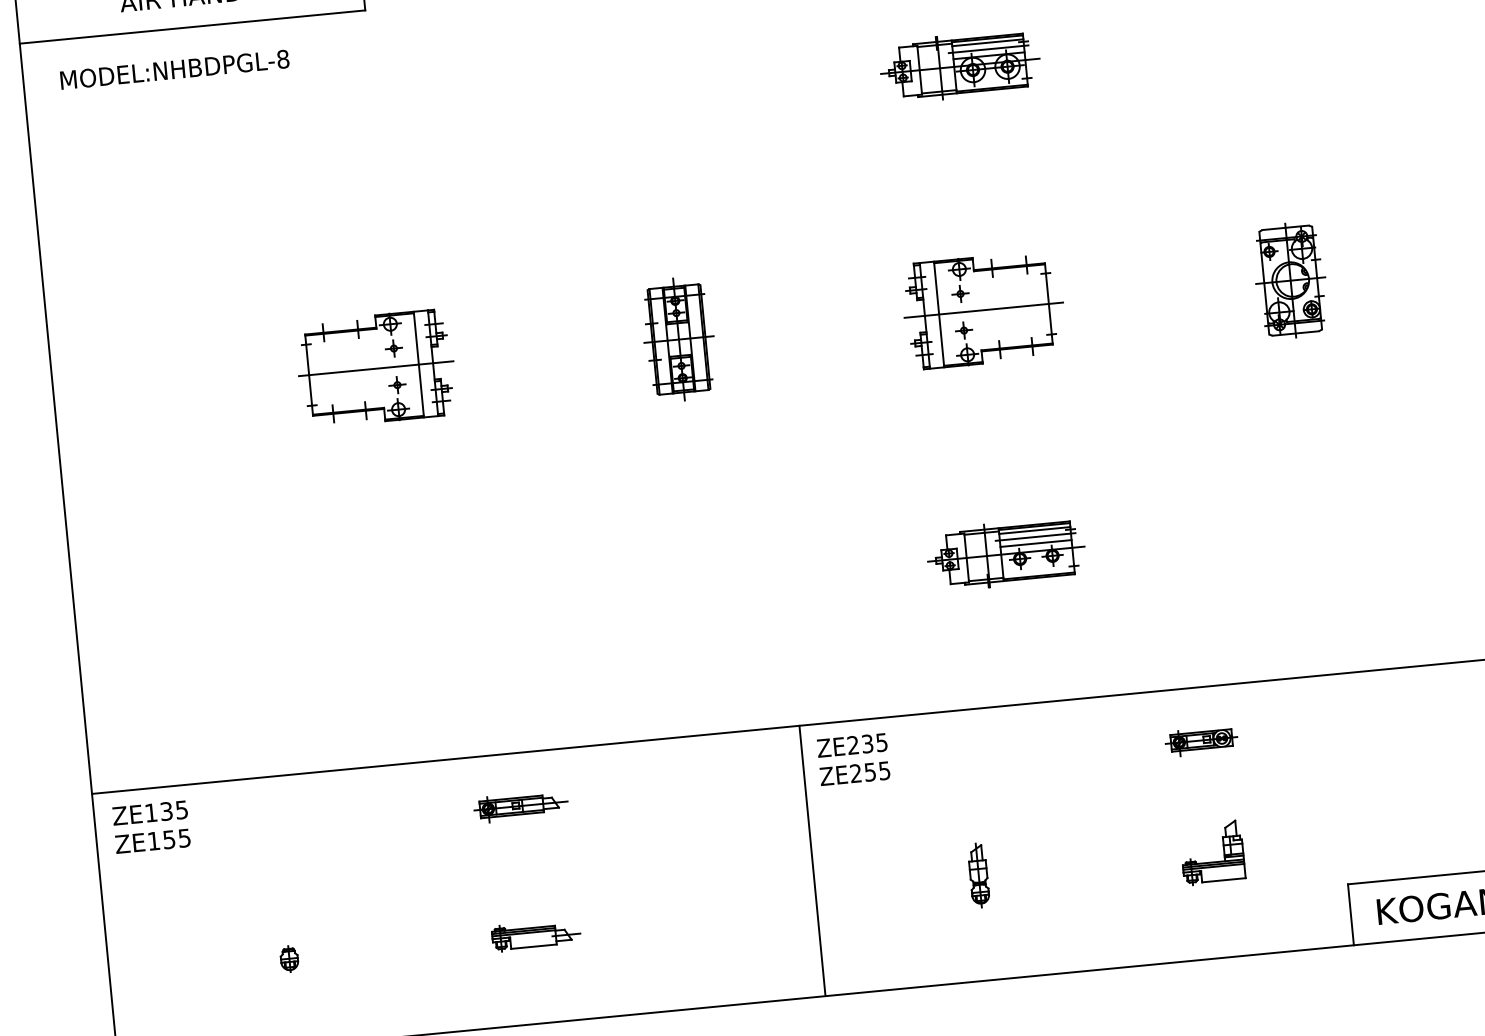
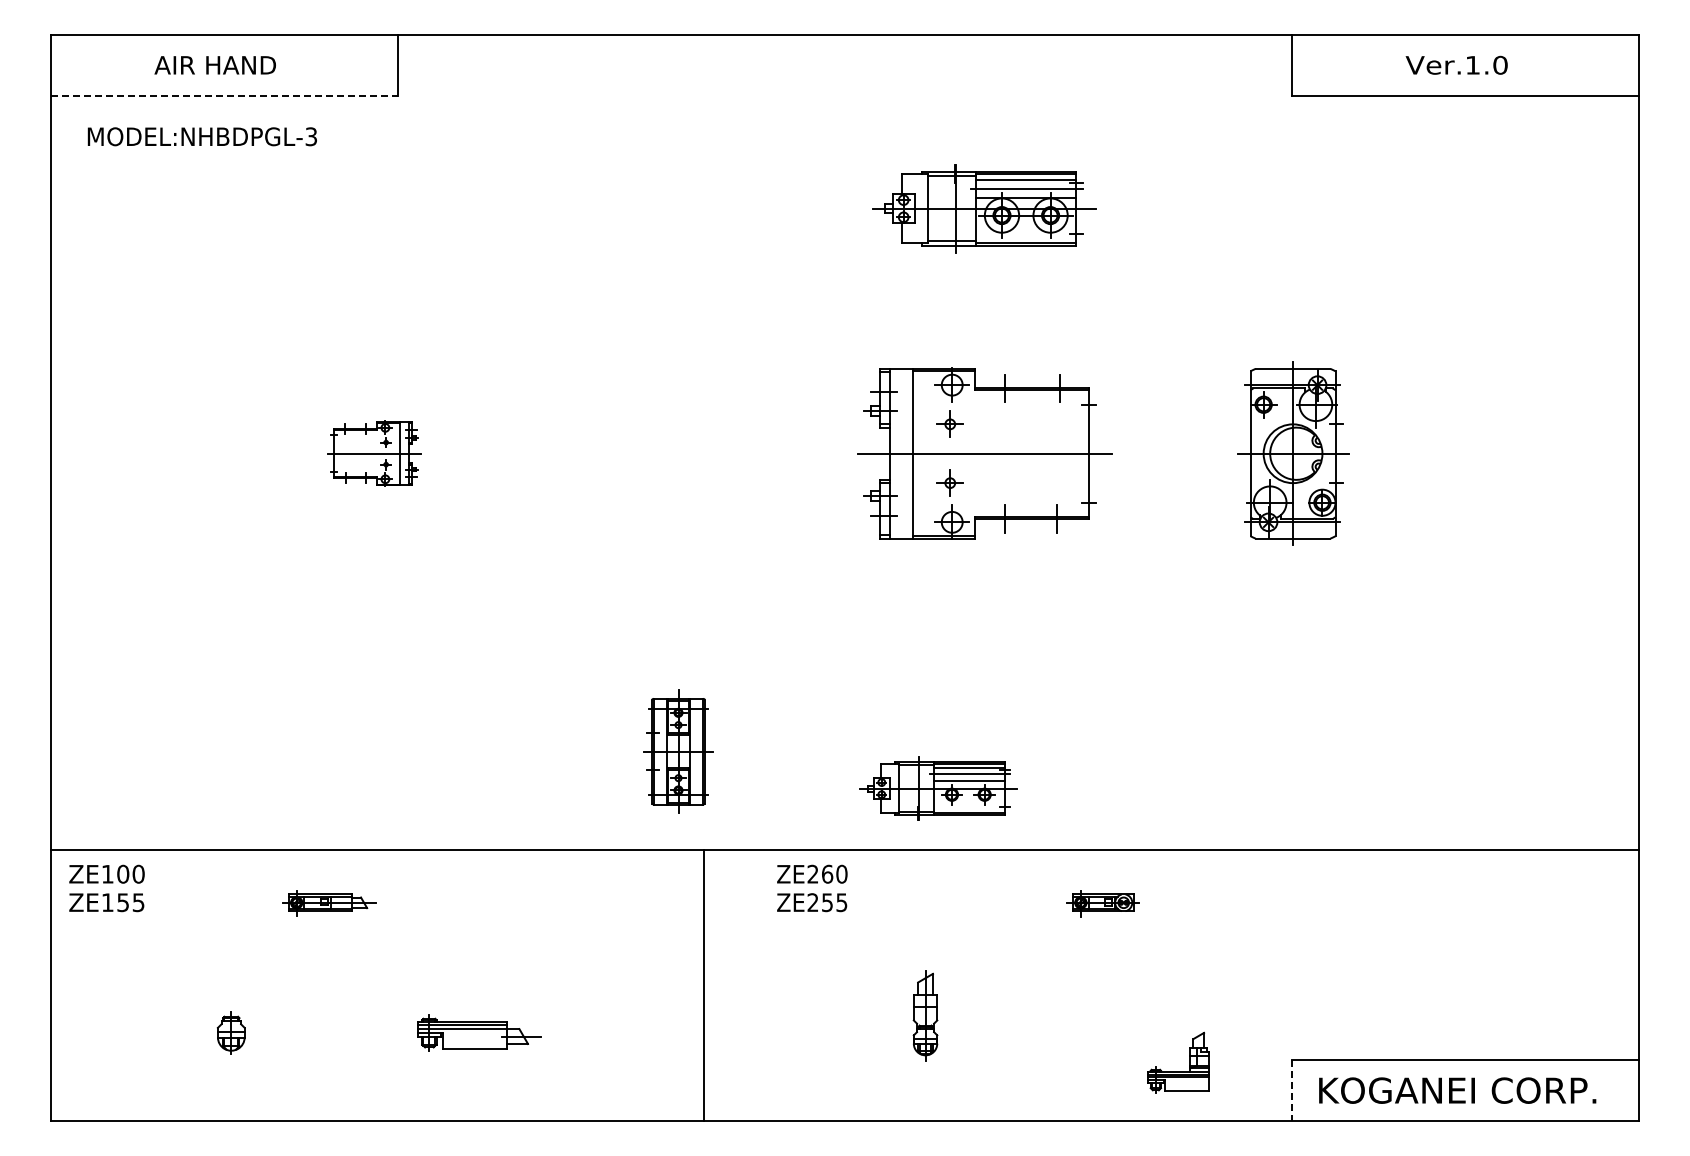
line: (192, 26) -> (224, 95), solid -> dashed
text: (283, 59) -> (311, 136), MODEL:NHBDPGL-8 -> MODEL:NHBDPGL-3
part: (960, 66) -> (984, 208), size x1.4
part: (1290, 280) -> (1292, 453), size x1.6
part: (983, 310) -> (984, 453), size x1.6
part: (678, 339) -> (678, 751), moved
part: (376, 368) -> (374, 453), size x0.6
part: (1006, 554) -> (938, 788), moved
part: (1200, 741) -> (1102, 903), moved
text: (874, 742) -> (834, 873), ZE235 -> ZE260
part: (521, 806) -> (329, 903), moved
text: (173, 809) -> (130, 873), ZE135 -> ZE100
line: (812, 860) -> (704, 984), moved
part: (1213, 861) -> (1178, 1071), moved
part: (978, 875) -> (925, 1015), size x1.4
line: (1351, 914) -> (1292, 1090), solid -> dashed
part: (536, 934) -> (479, 1032), size x1.4
part: (289, 958) -> (231, 1032), size x1.6

